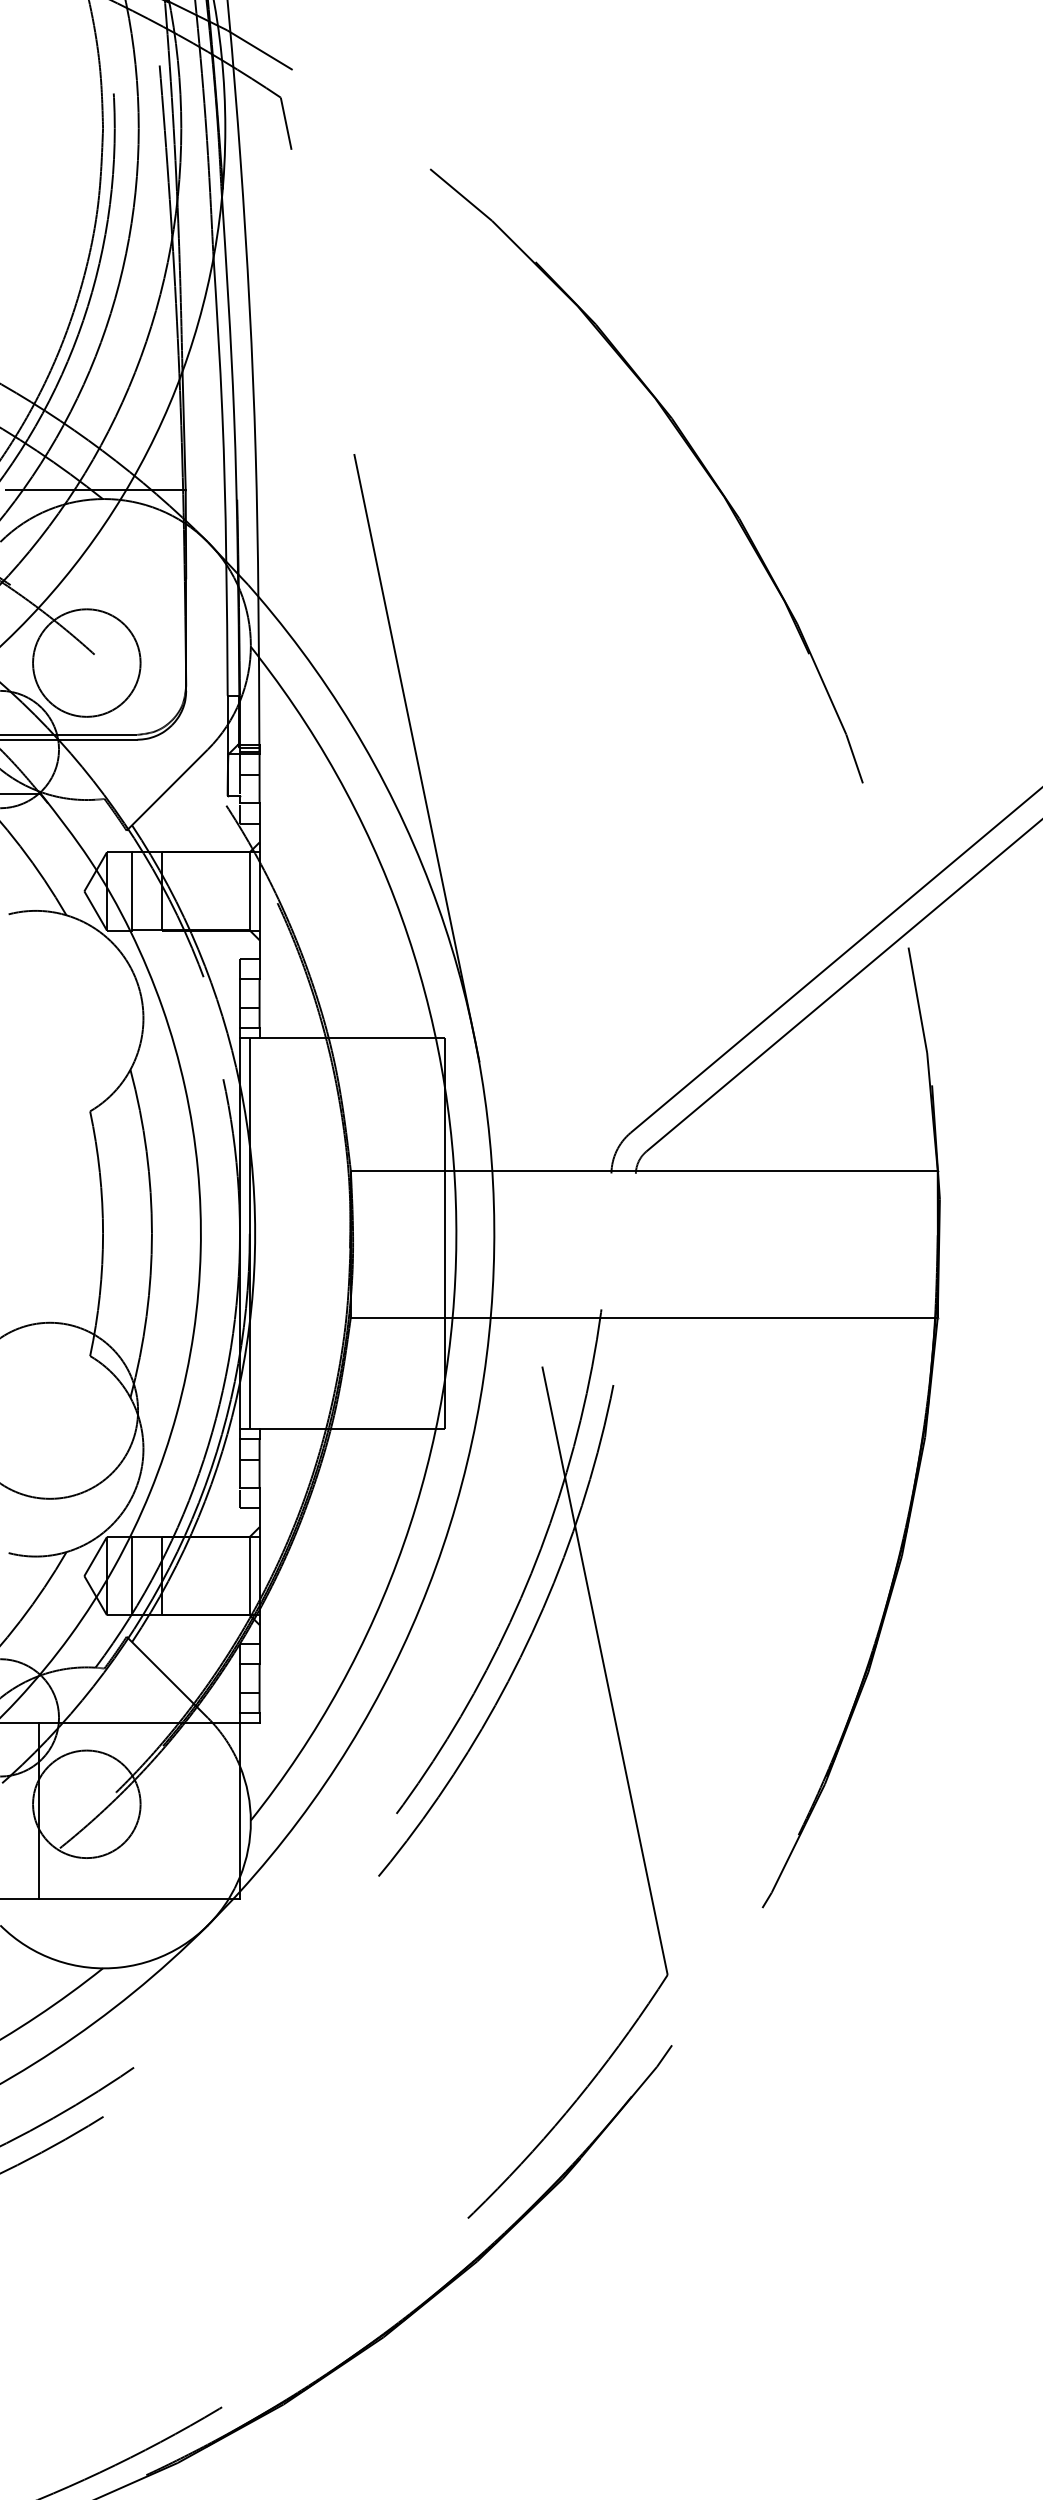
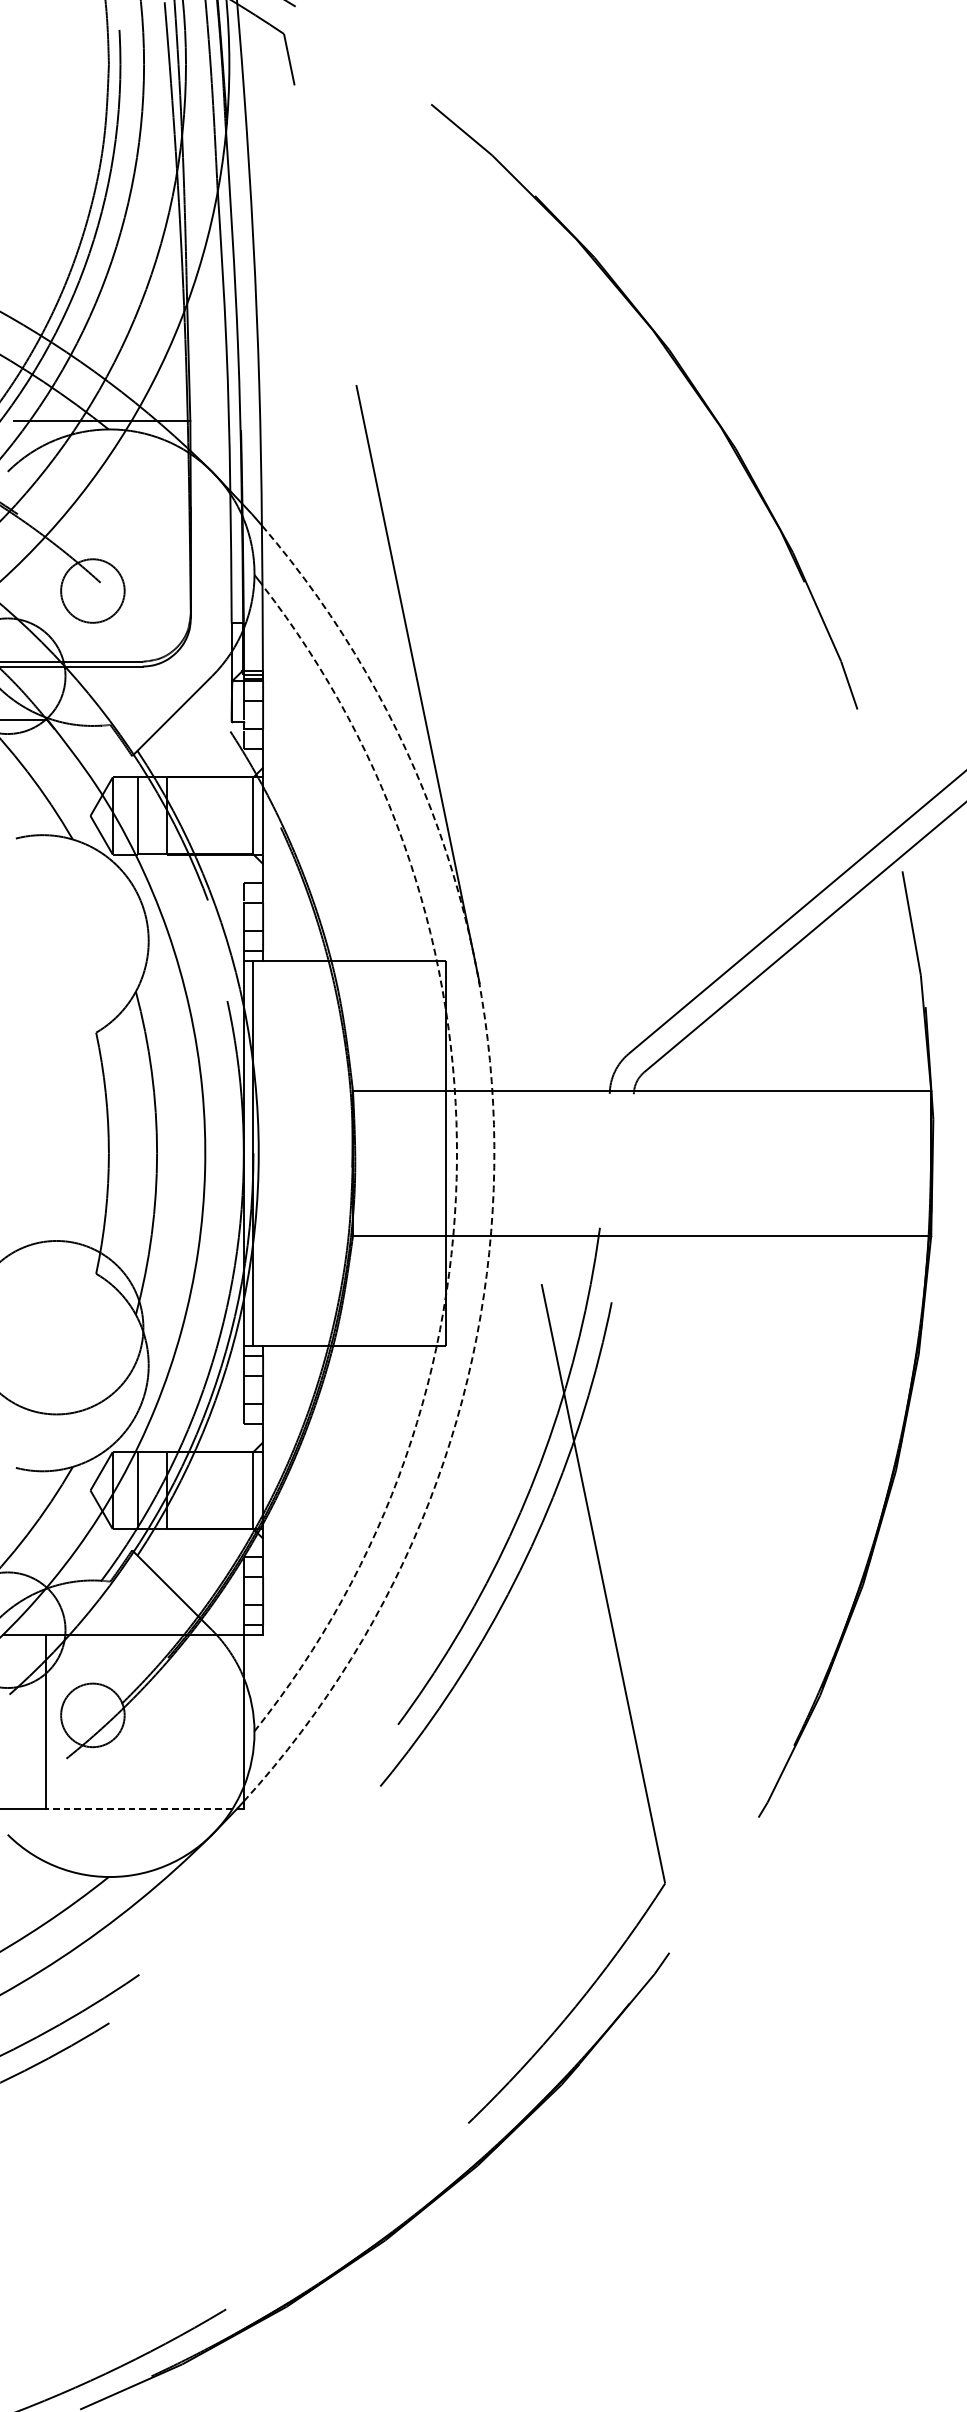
circle: (86, 662) -> (92, 590), size x0.6
arc: (456, 1240) -> (457, 1159), solid -> dashed
arc: (494, 1247) -> (494, 1166), solid -> dashed
circle: (86, 1804) -> (92, 1715), size x0.6
line: (139, 1898) -> (144, 1808), solid -> dashed

